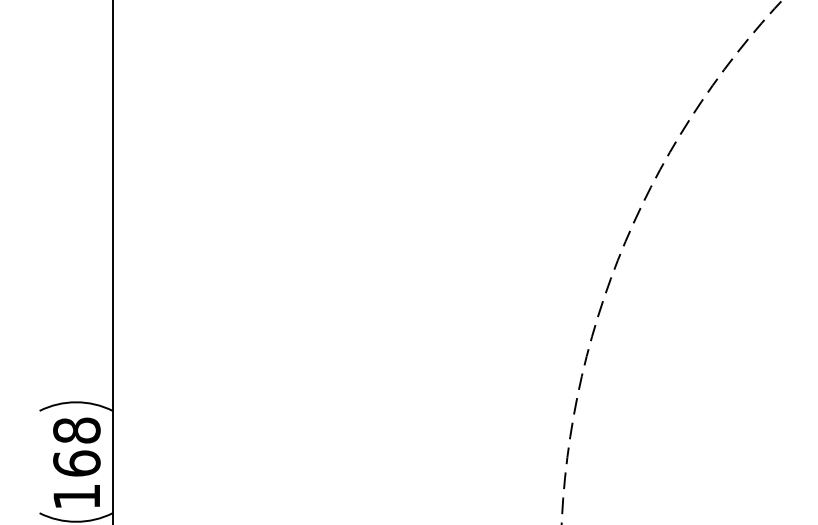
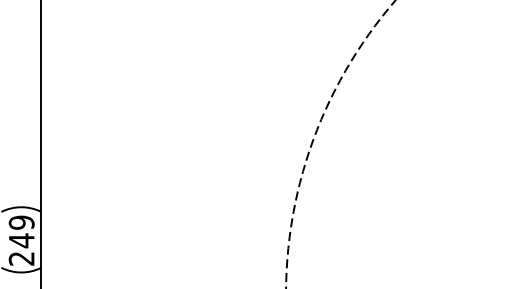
text: (76, 463) -> (21, 240), 168 -> 249

